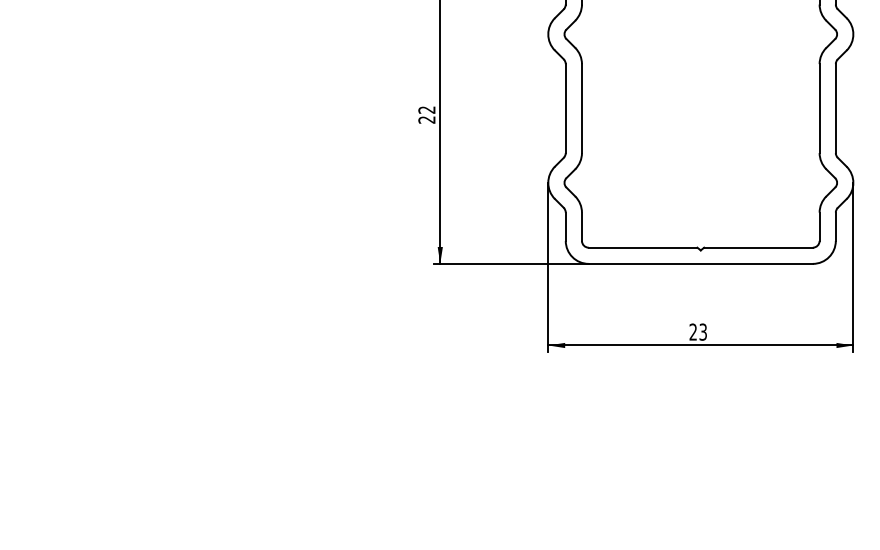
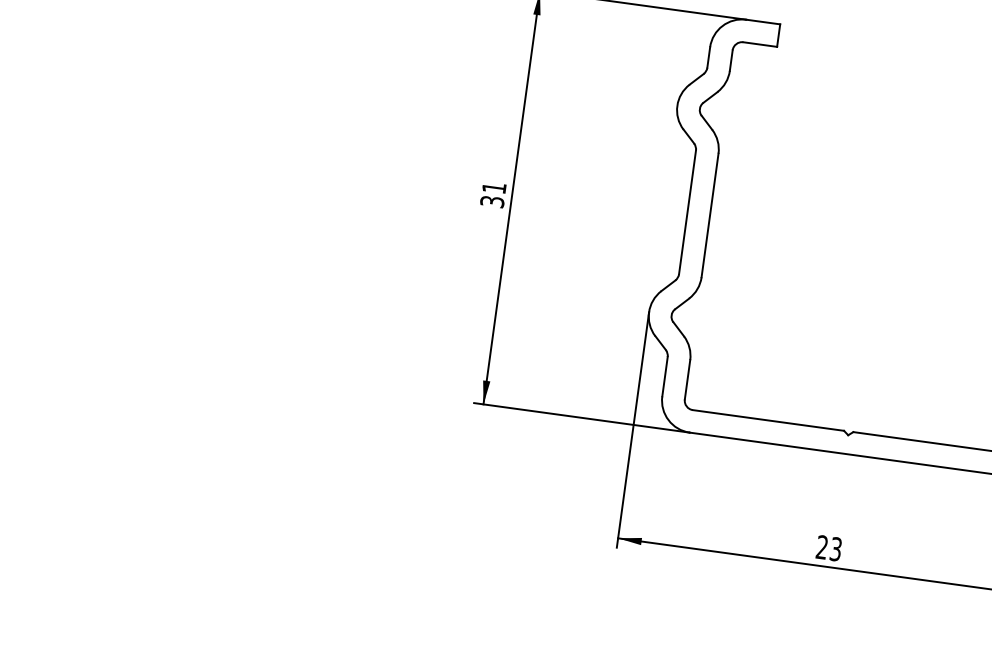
text: (426, 114) -> (492, 194), 22 -> 31

